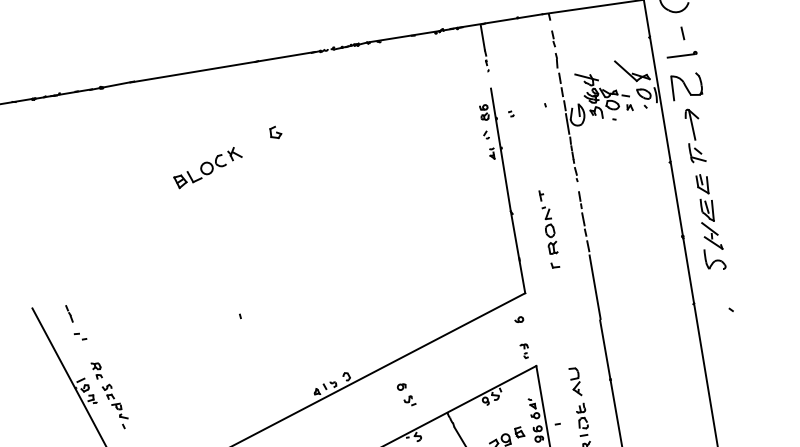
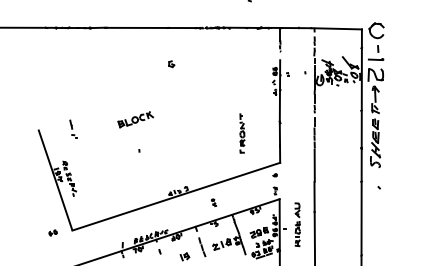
part: (207, 167) -> (135, 119), moved
part: (550, 228) -> (242, 133), moved
part: (75, 320) -> (73, 128), moved
part: (405, 394) -> (213, 202), size x0.6

